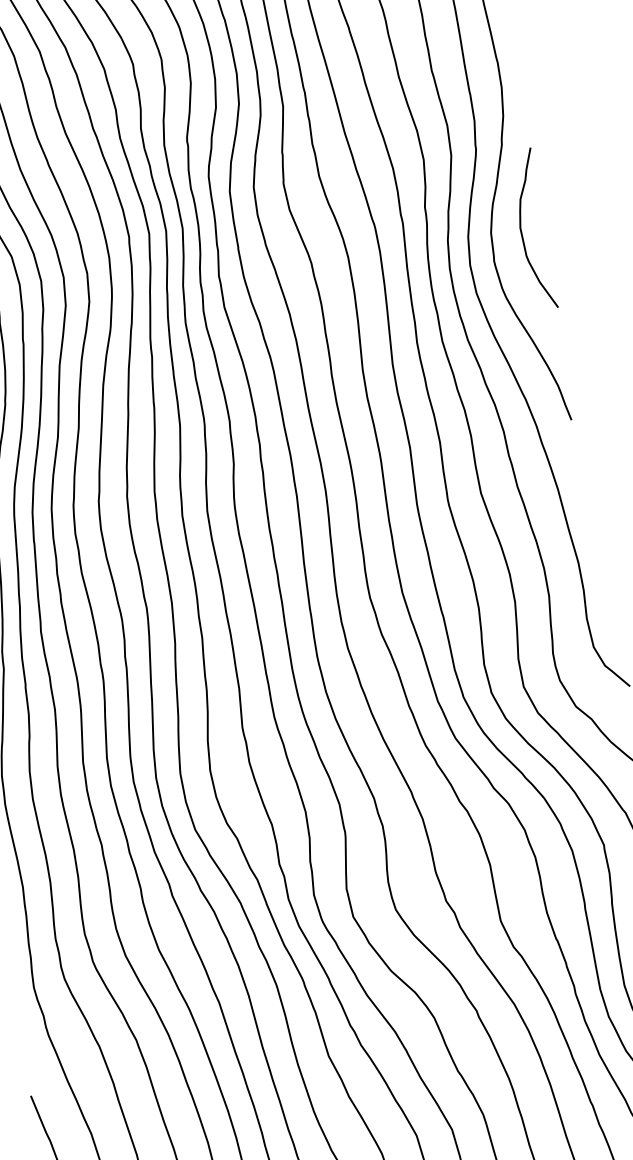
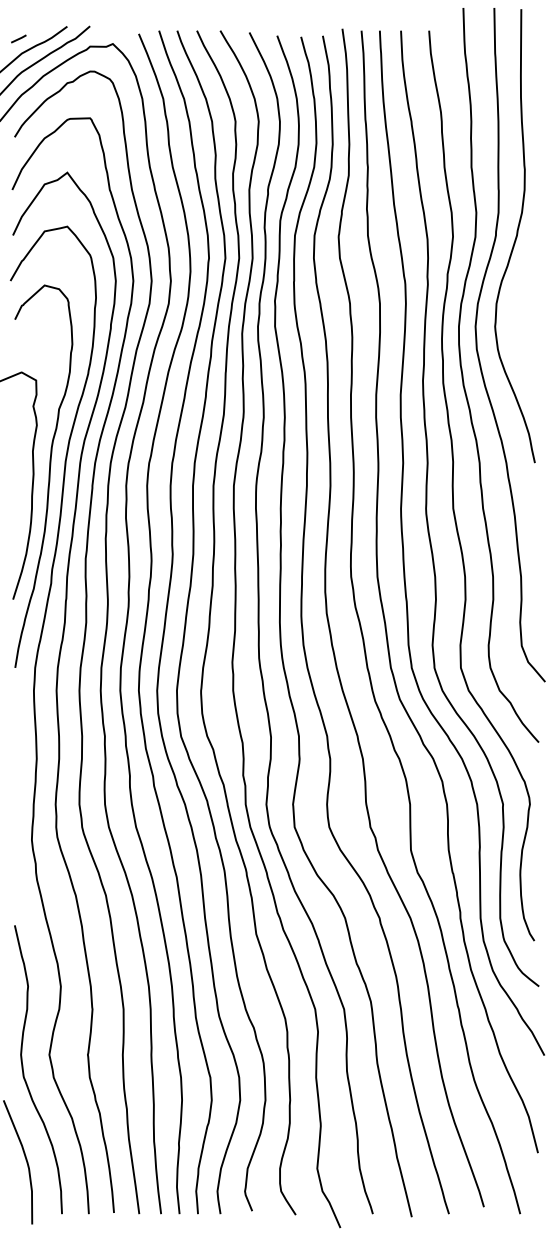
curve: (522, 231) -> (521, 306), removed

